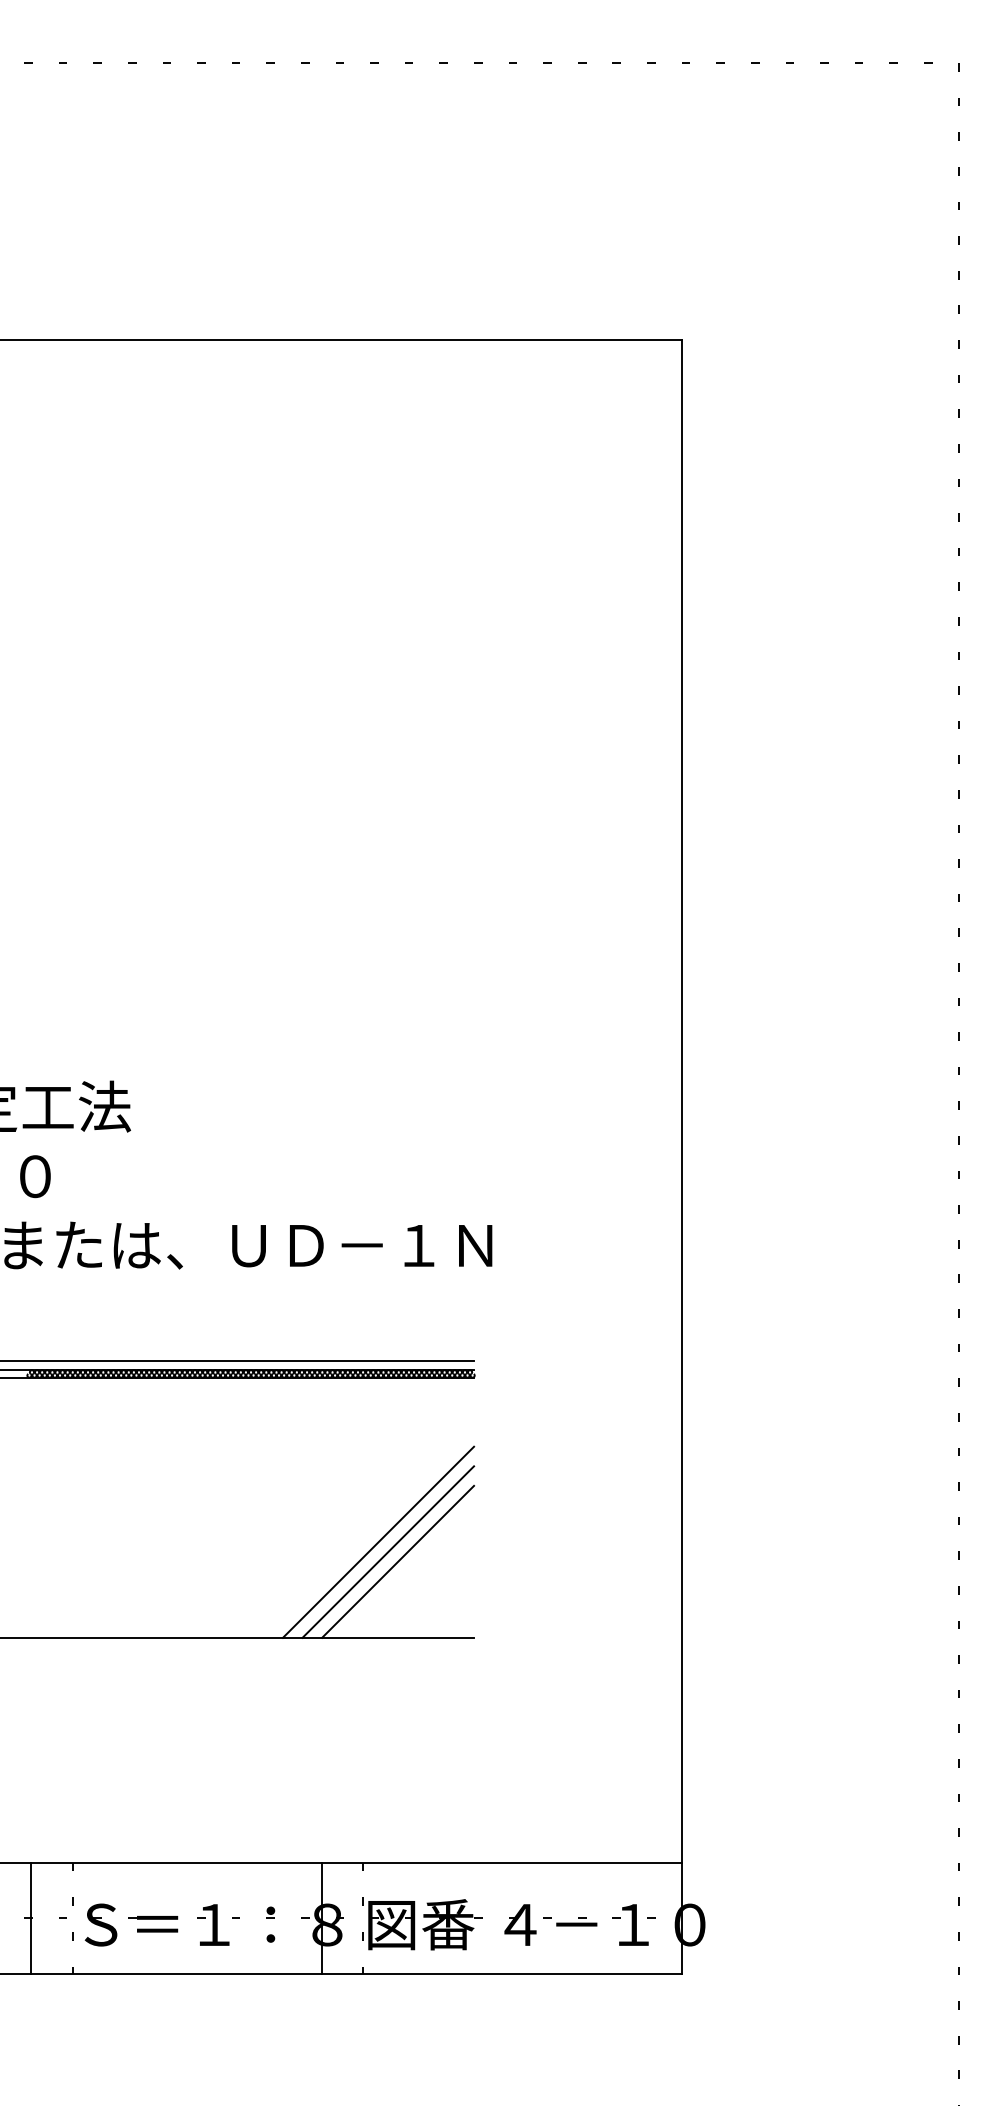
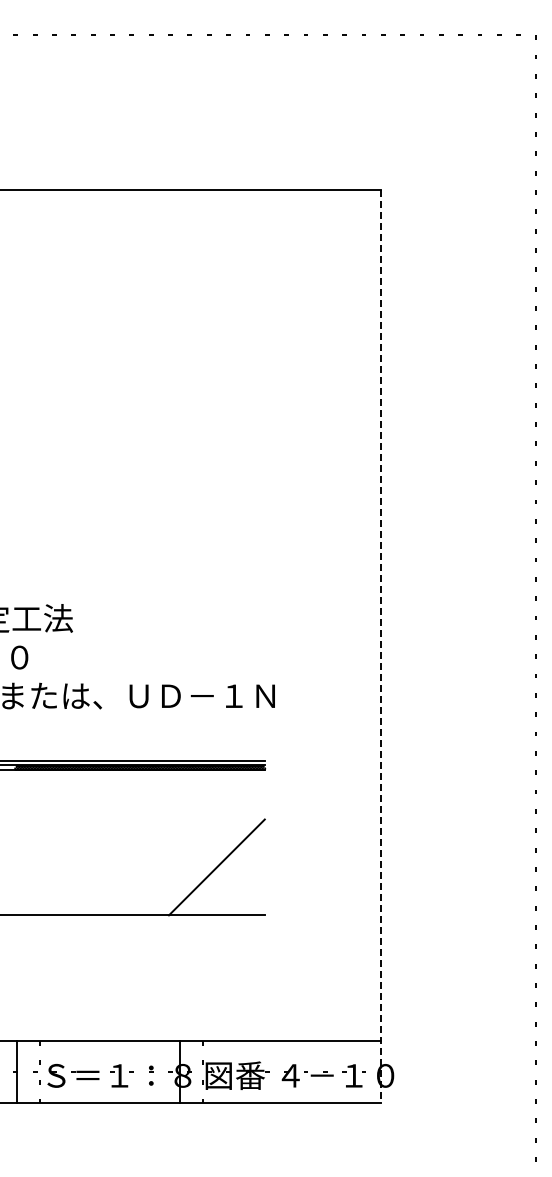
line: (680, 1158) -> (380, 647), solid -> dashed
line: (378, 1541) -> (211, 861), removed
line: (396, 1561) -> (221, 872), removed

